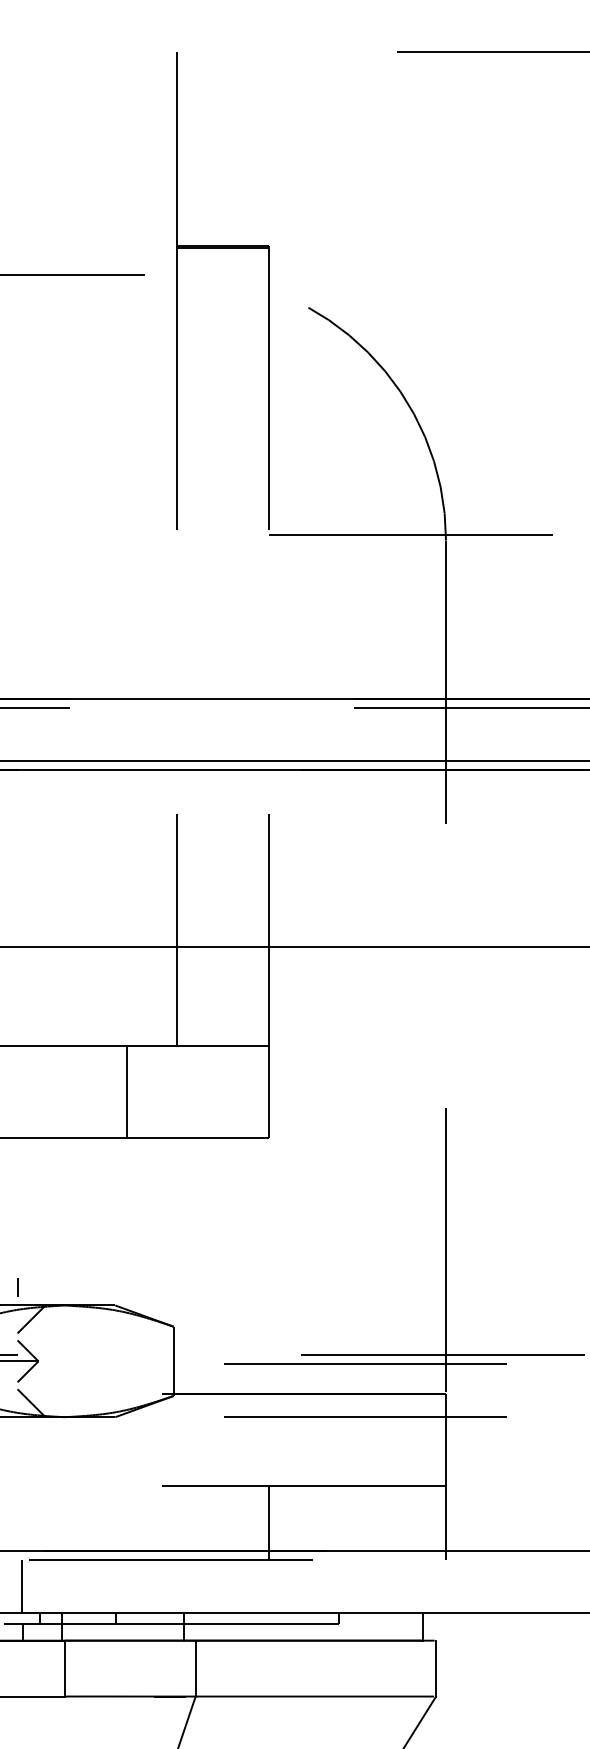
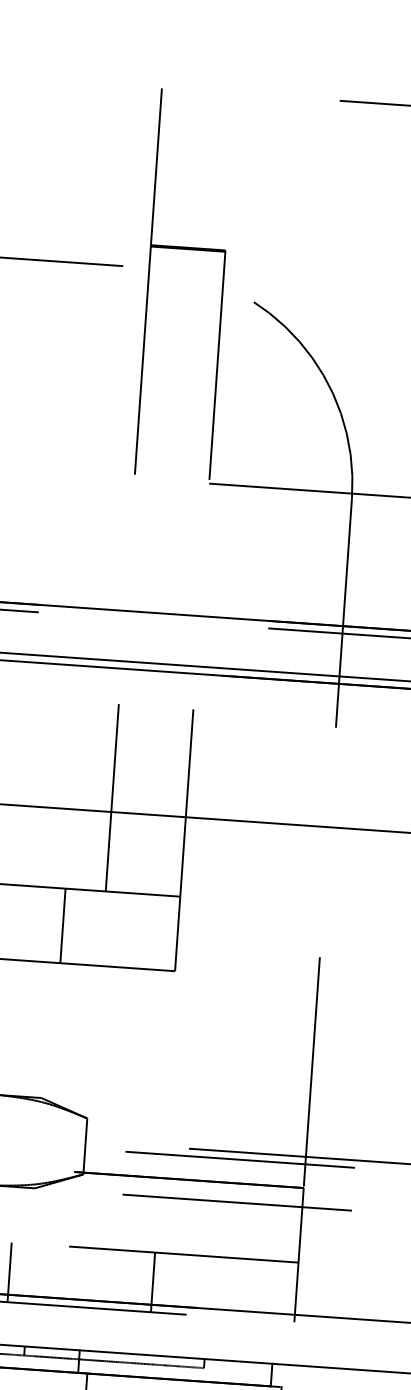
line: (91, 1522) -> (9, 1272), added

